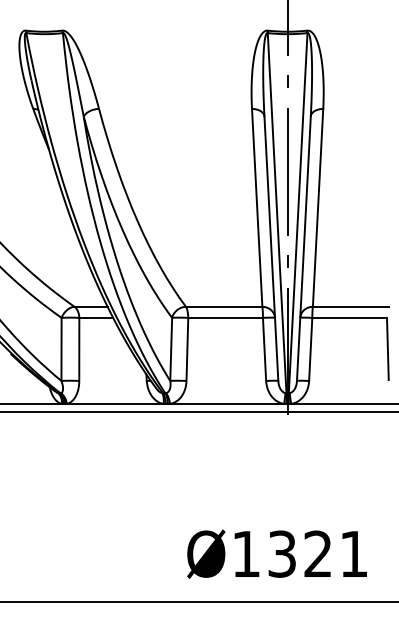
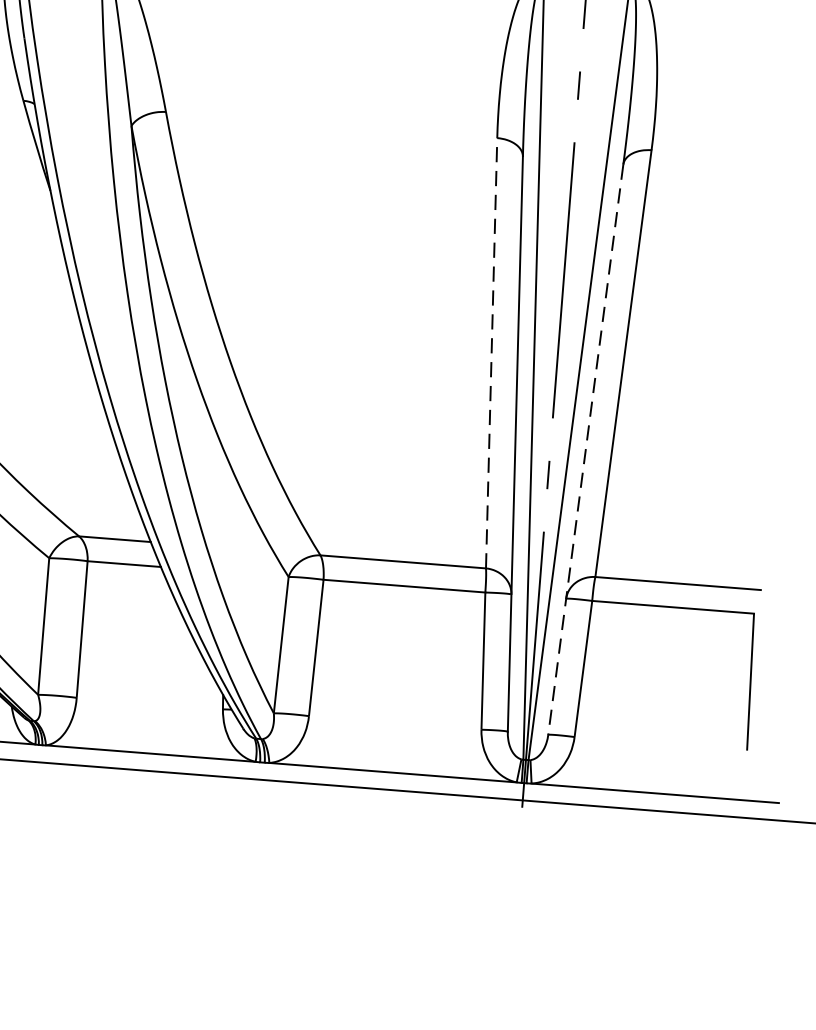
line: (257, 207) -> (492, 352), solid -> dashed
line: (303, 249) -> (584, 451), solid -> dashed

